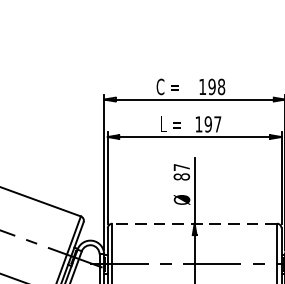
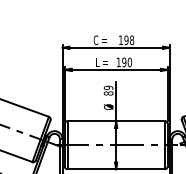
text: (217, 124) -> (129, 62), 197 -> 190
text: (181, 166) -> (108, 87), 87 -> 89
line: (195, 224) -> (116, 121), dashed -> solid

